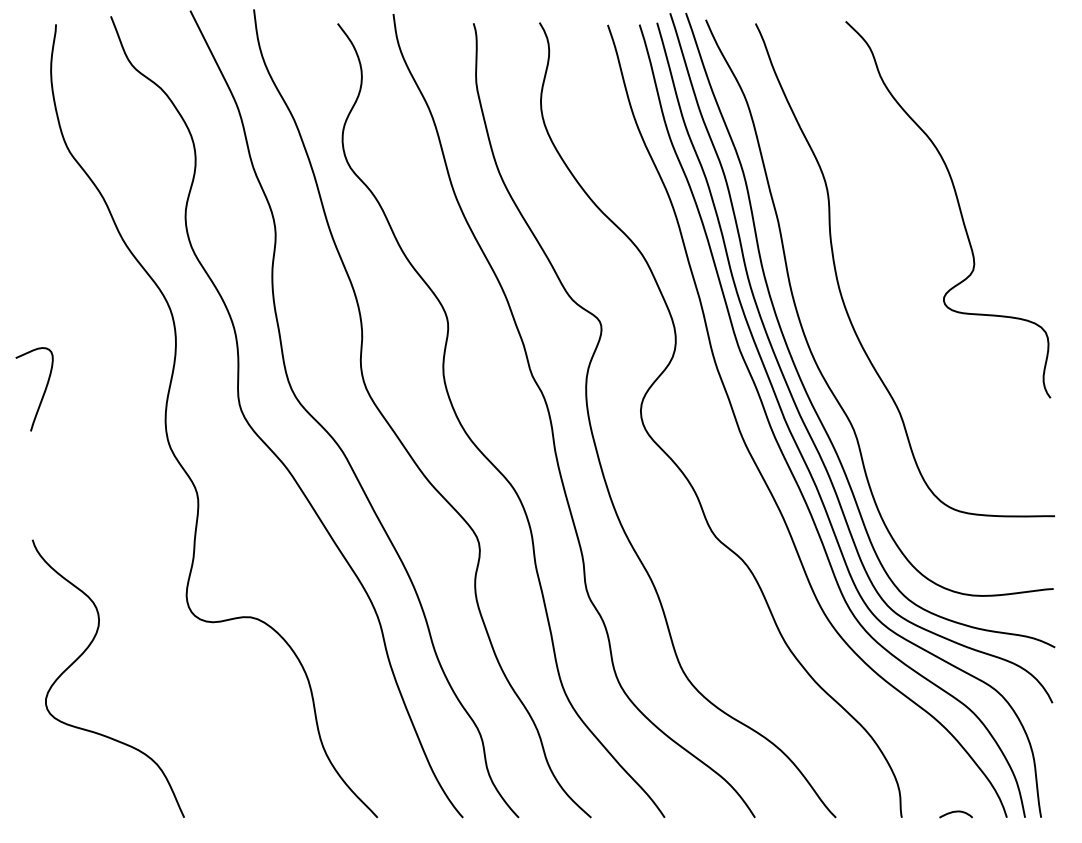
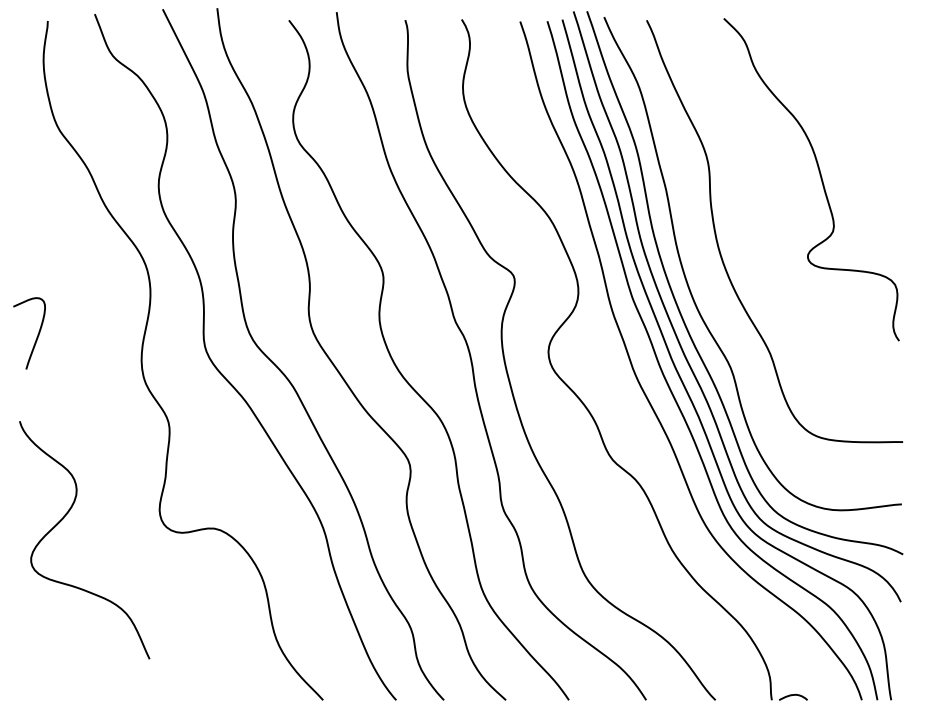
curve: (83, 654) -> (63, 519), moved
curve: (956, 812) -> (793, 695), moved

